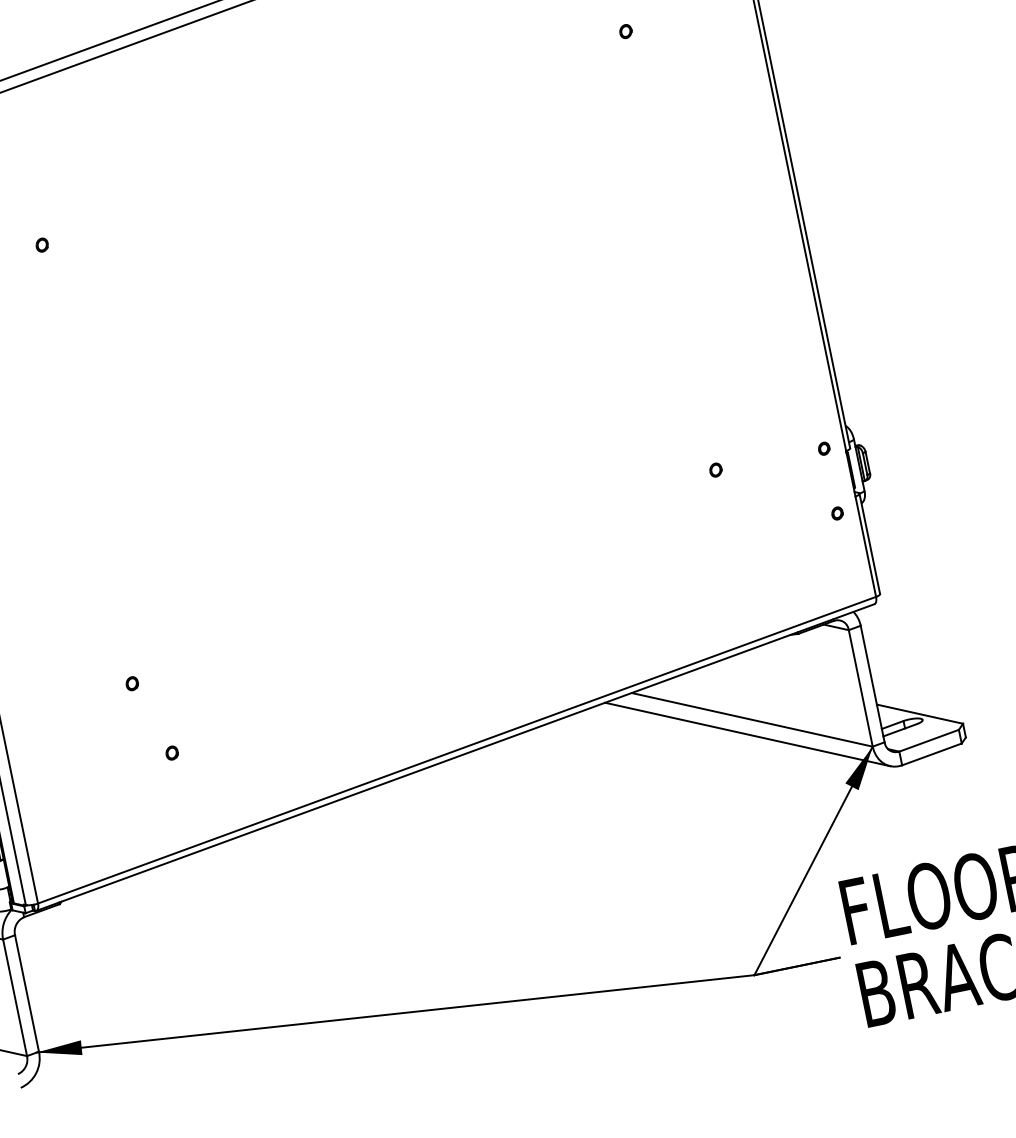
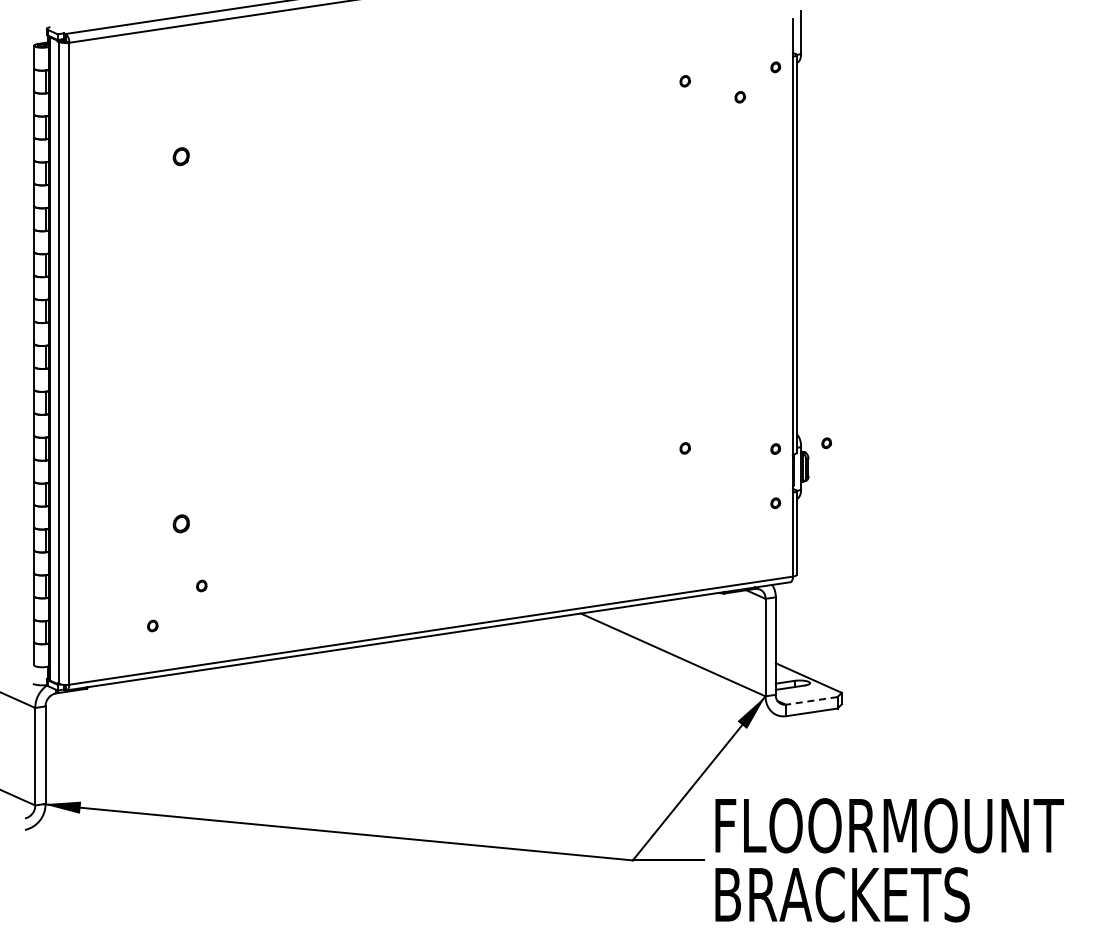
part: (695, 37) -> (740, 97), added
part: (41, 245) -> (180, 156), size x1.6
part: (883, 429) -> (826, 443), added
part: (131, 683) -> (180, 523), size x1.6
line: (746, 734) -> (666, 665), removed
line: (928, 740) -> (811, 700), solid -> dashed
part: (122, 812) -> (152, 625), added

